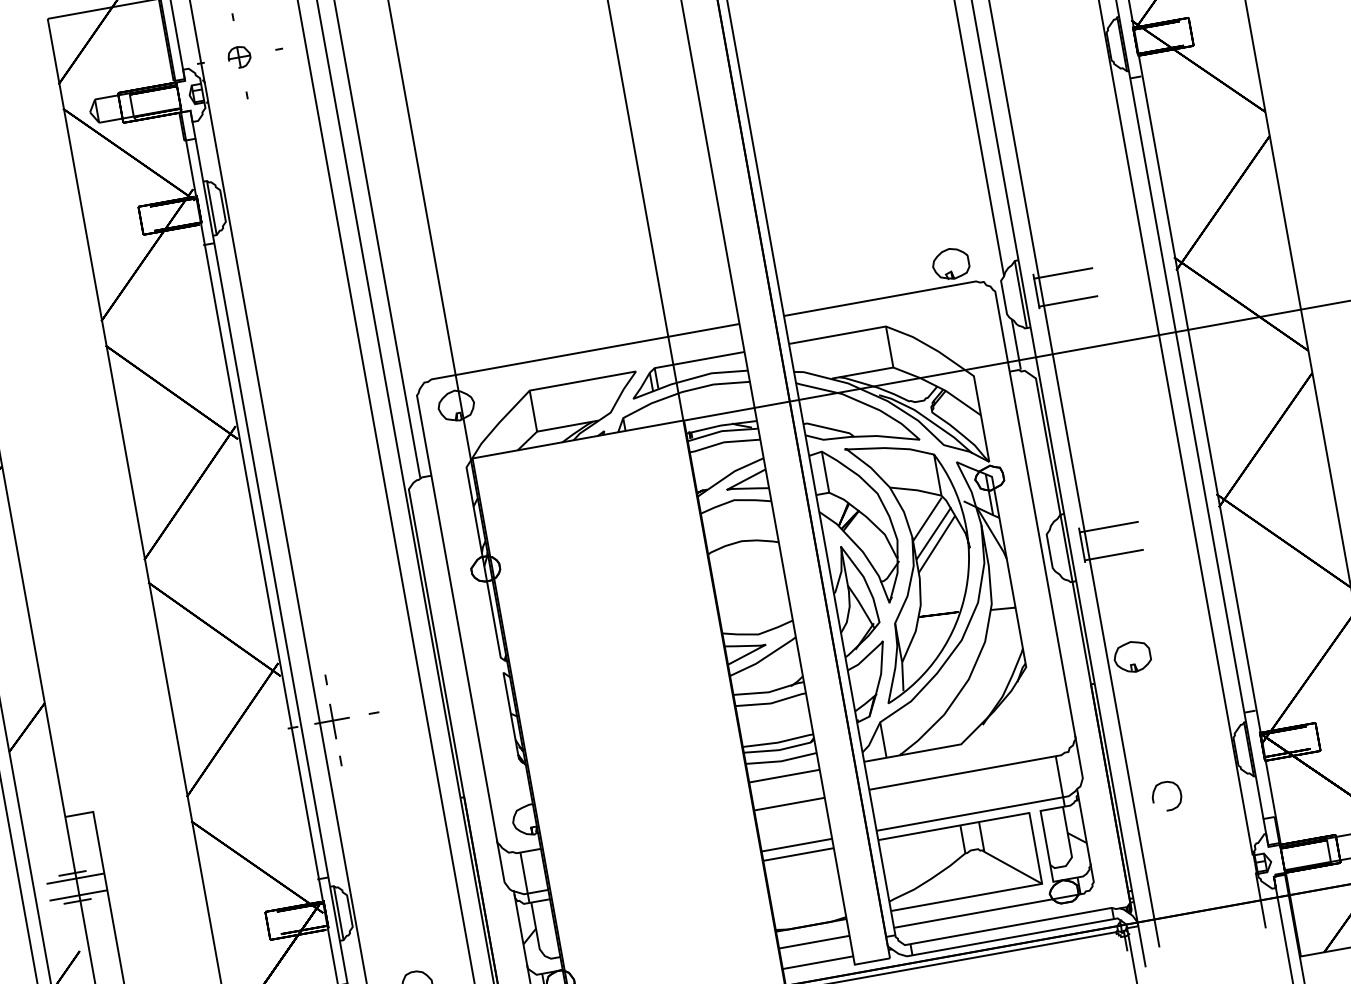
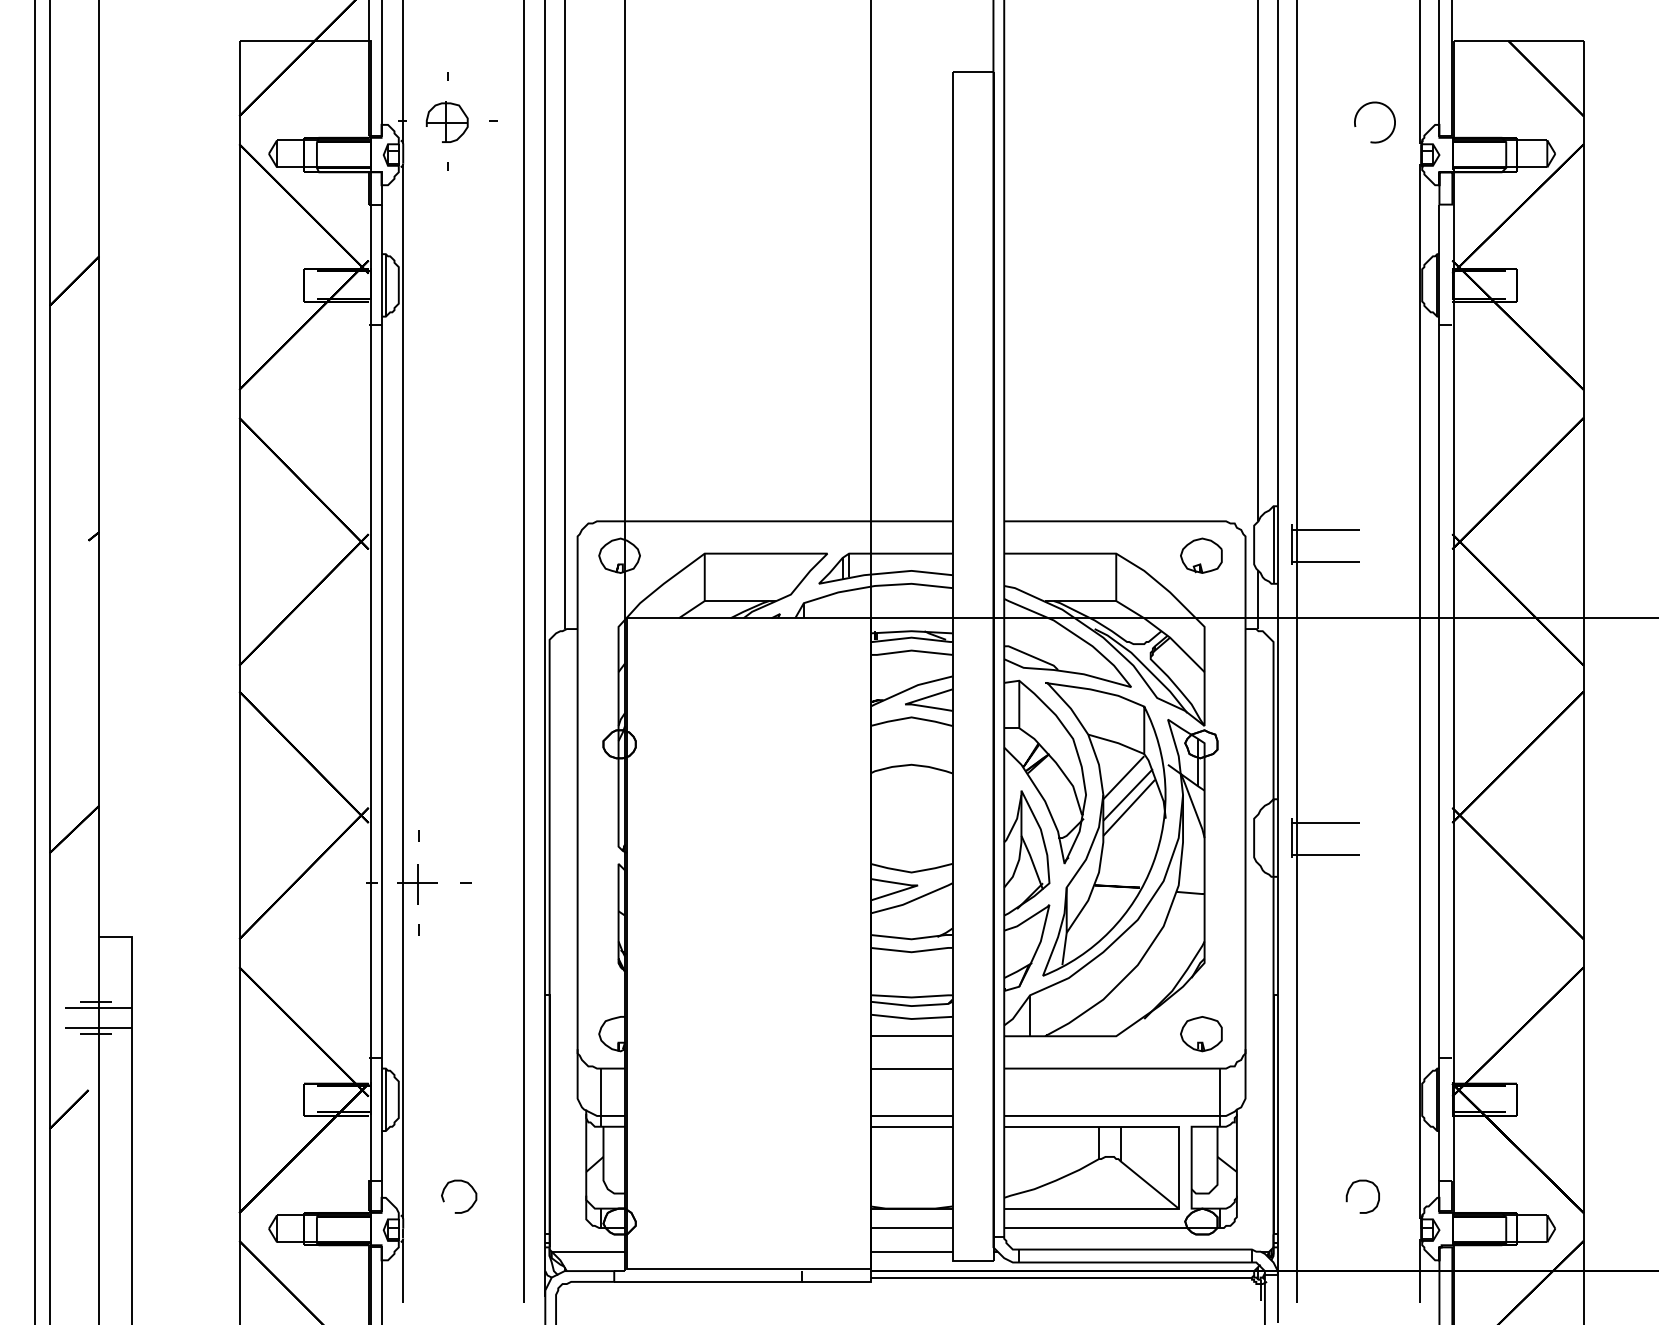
part: (238, 56) -> (446, 121), size x1.67
part: (950, 263) -> (1201, 555), moved
part: (1132, 657) -> (1201, 1034), moved
curve: (1154, 793) -> (1349, 1191), moved

